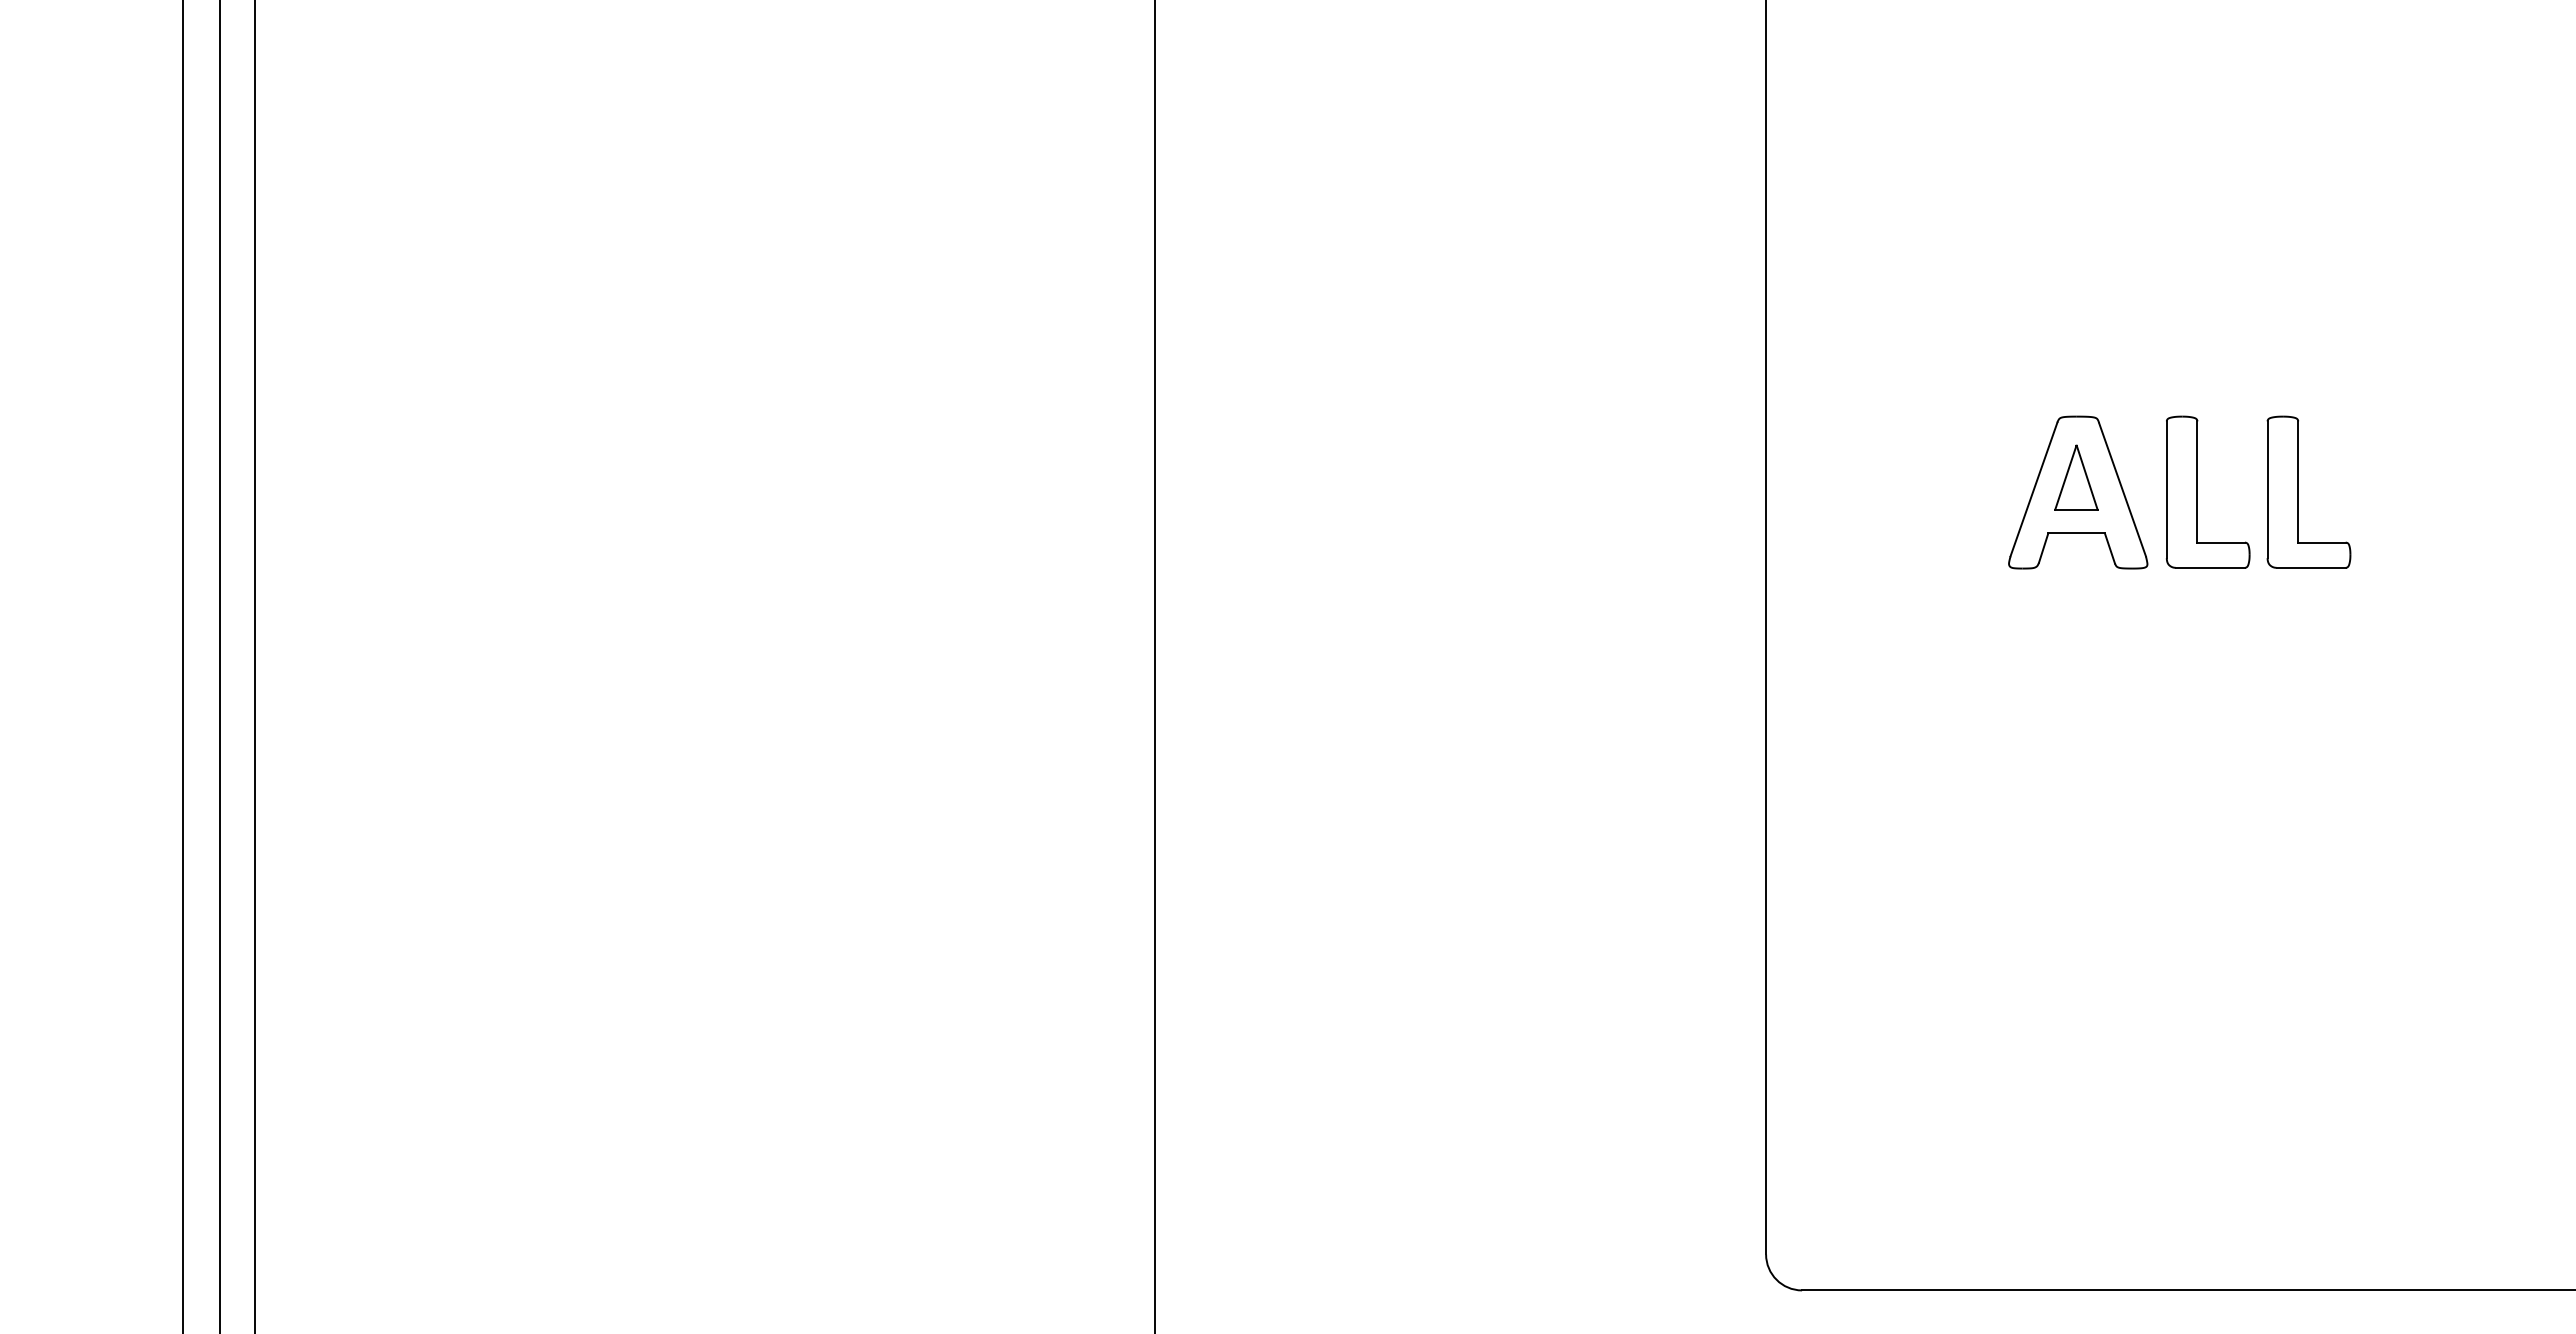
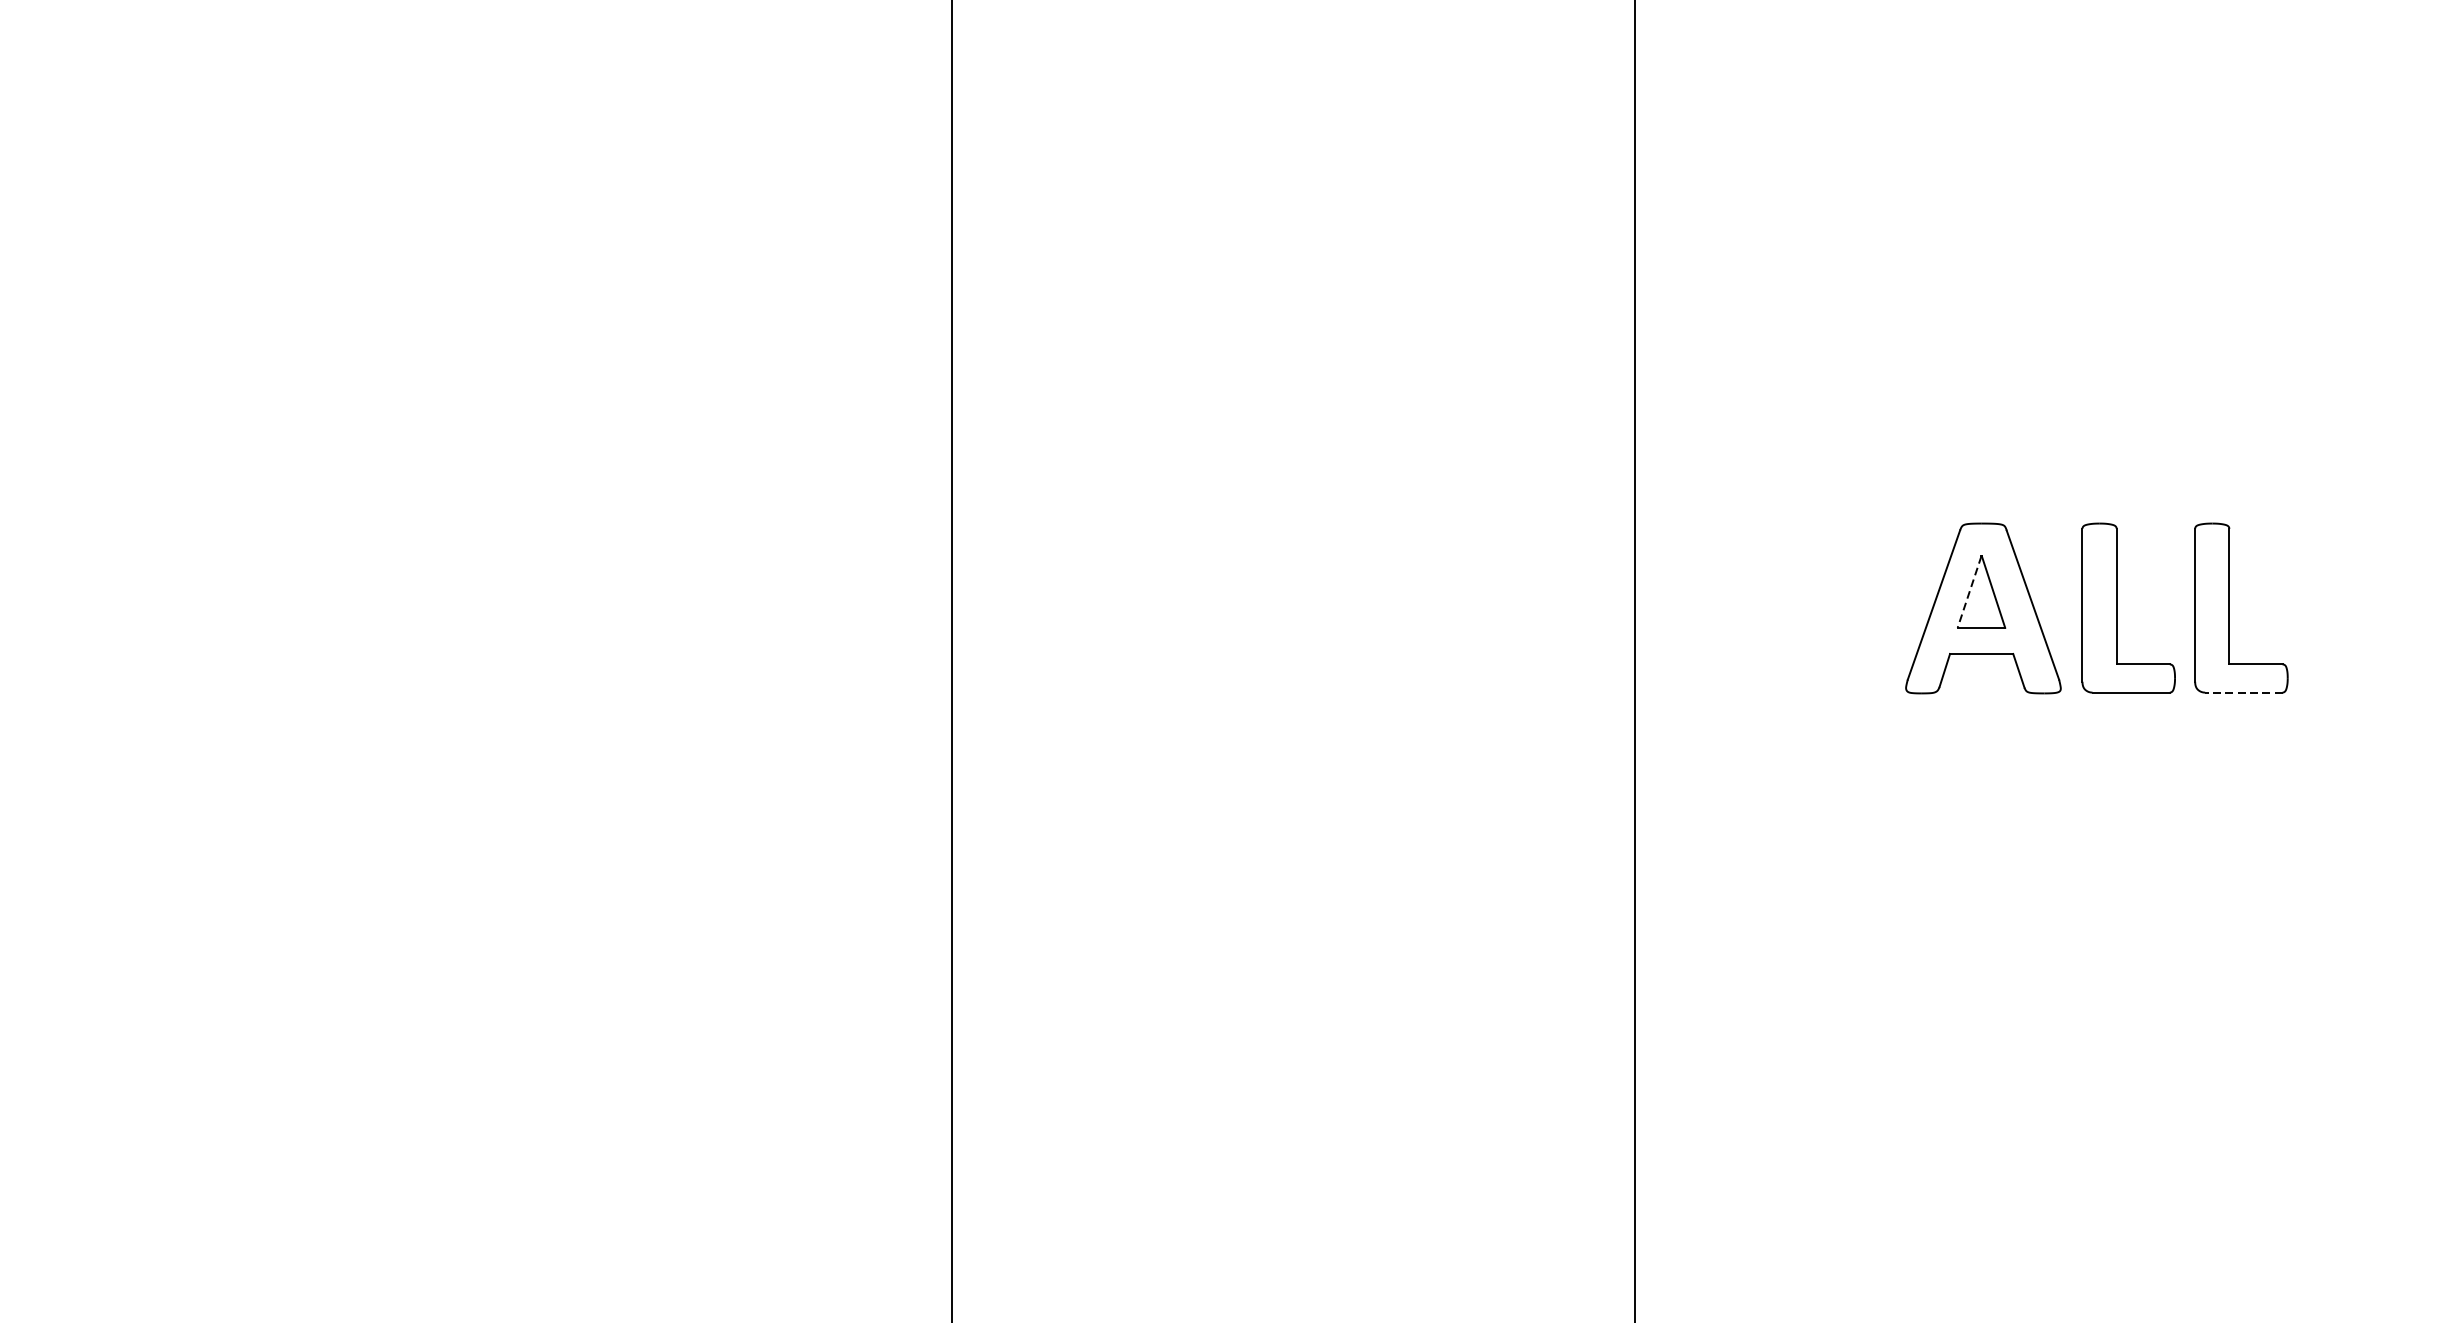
line: (2065, 477) -> (1969, 591), solid -> dashed
line: (2311, 567) -> (2244, 692), solid -> dashed

